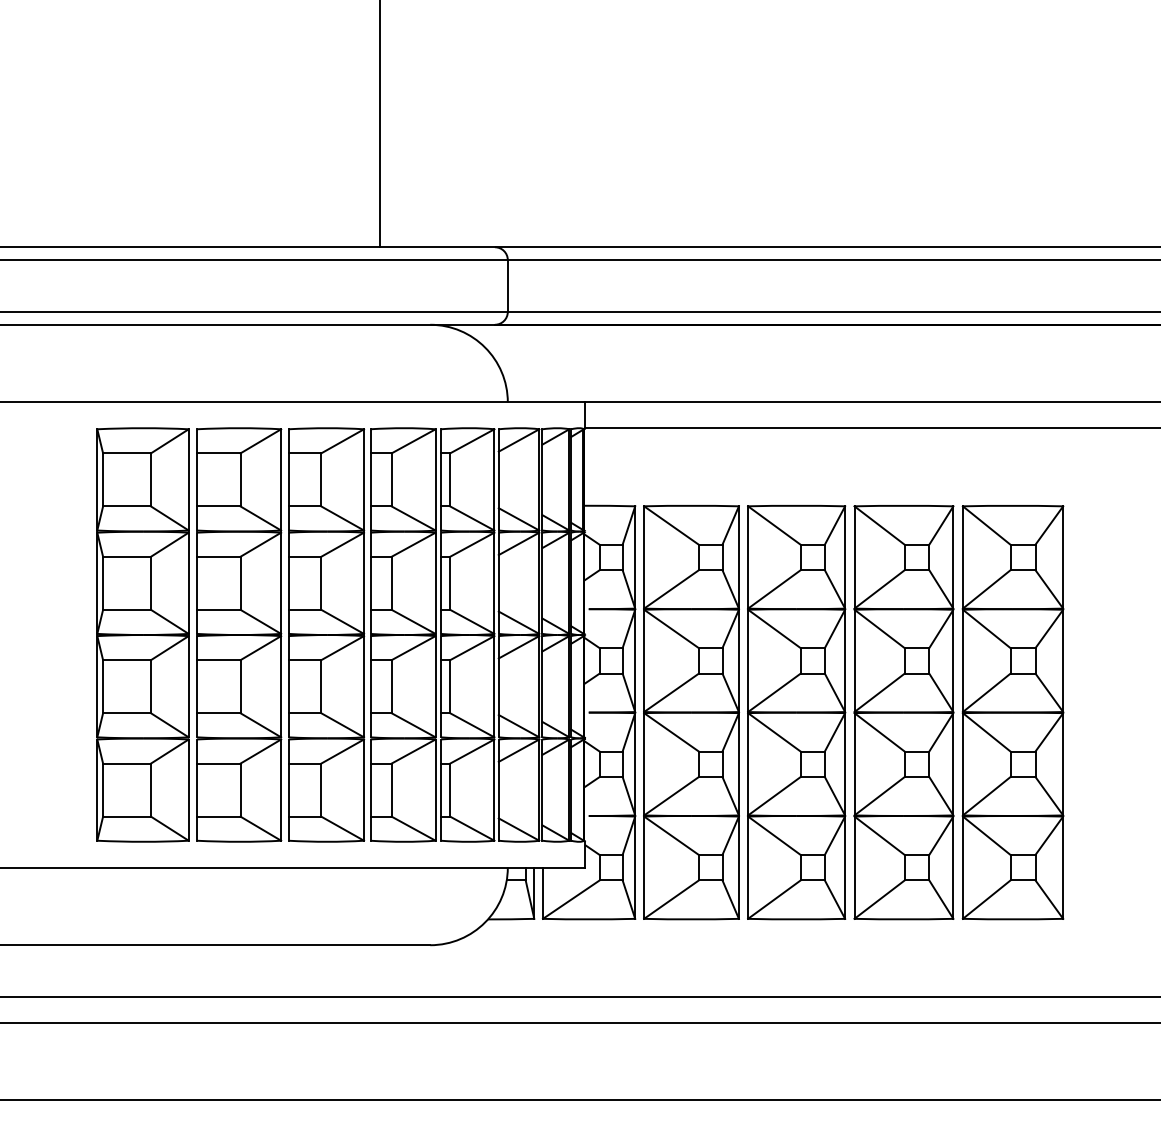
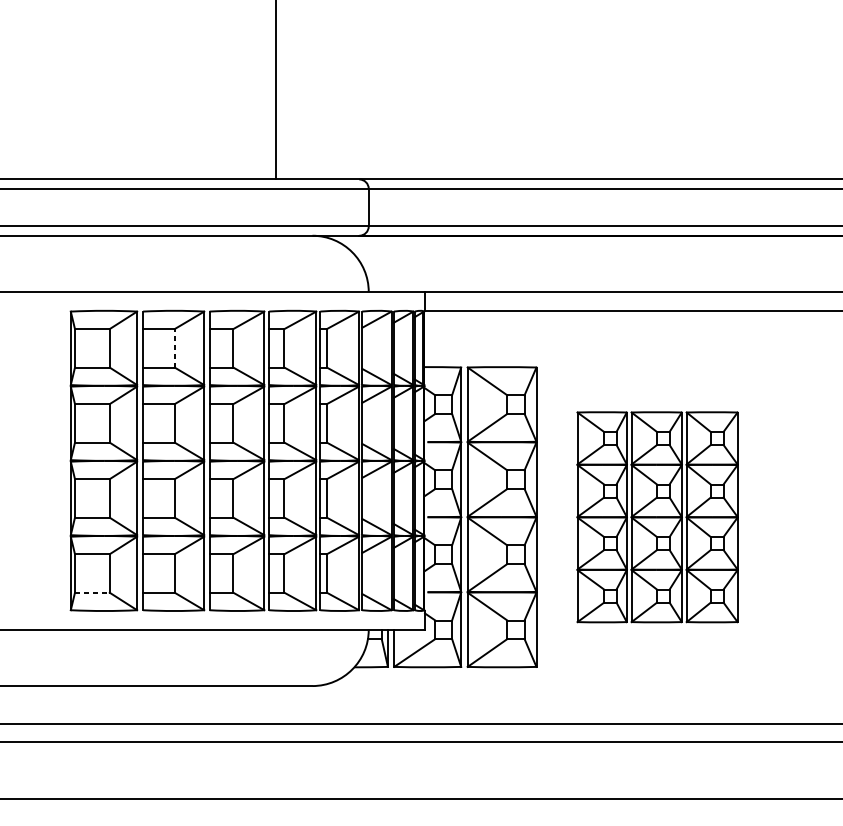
line: (240, 479) -> (174, 348), solid -> dashed
part: (905, 712) -> (657, 517), size x0.7
line: (127, 816) -> (92, 592), solid -> dashed

